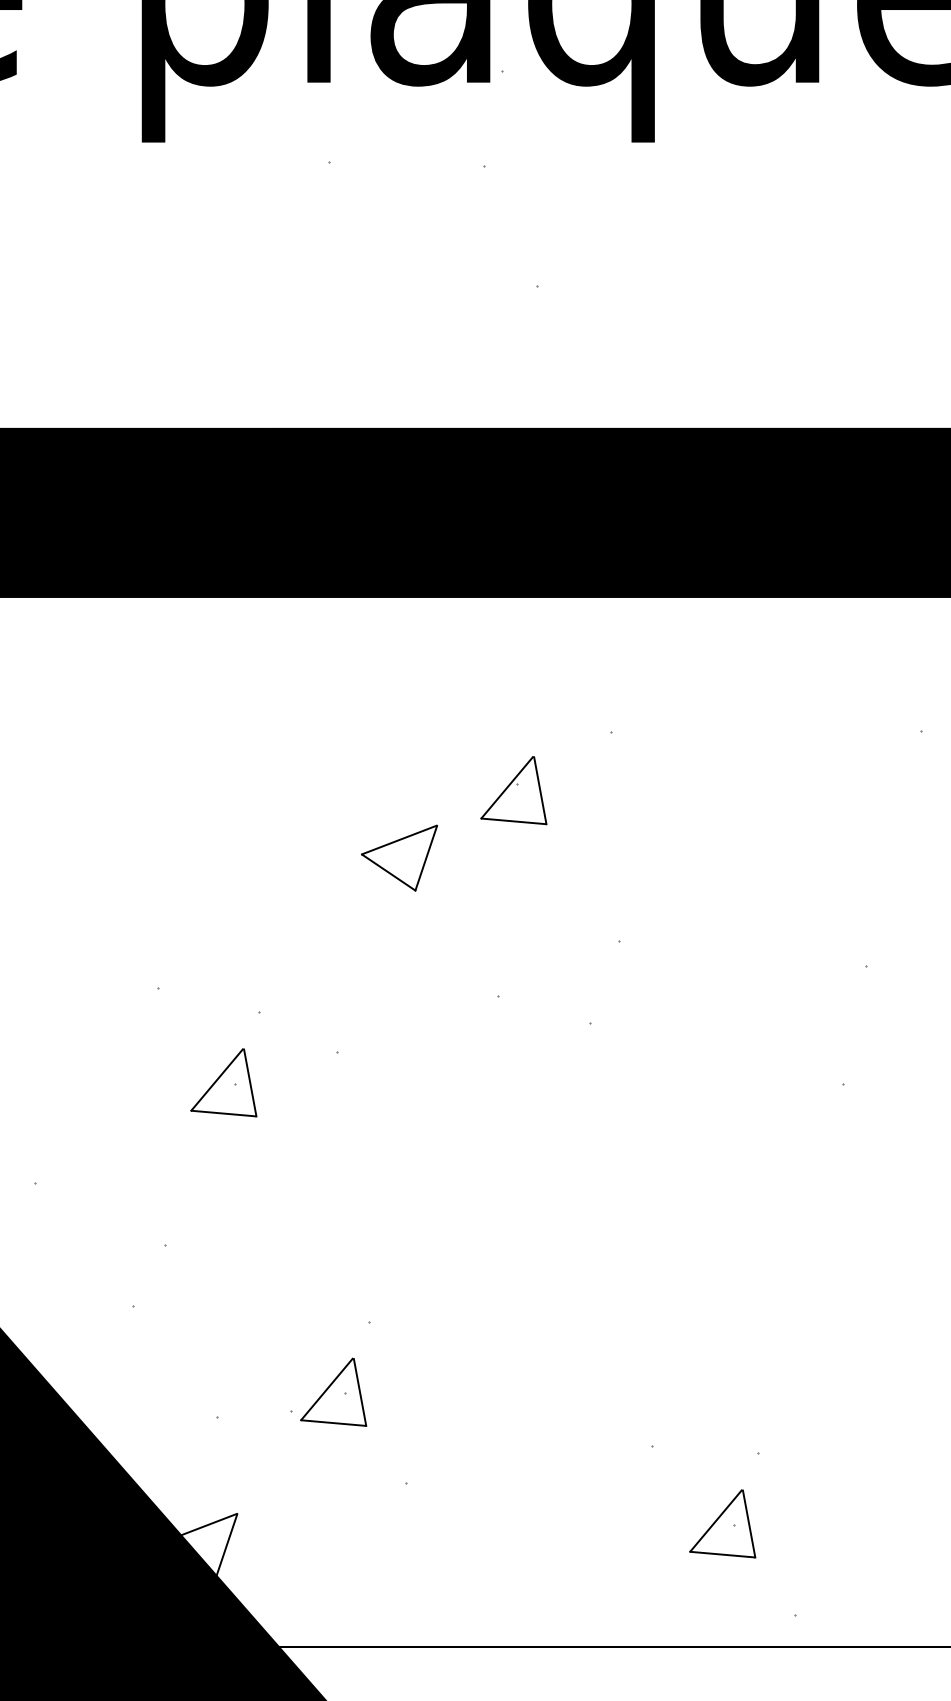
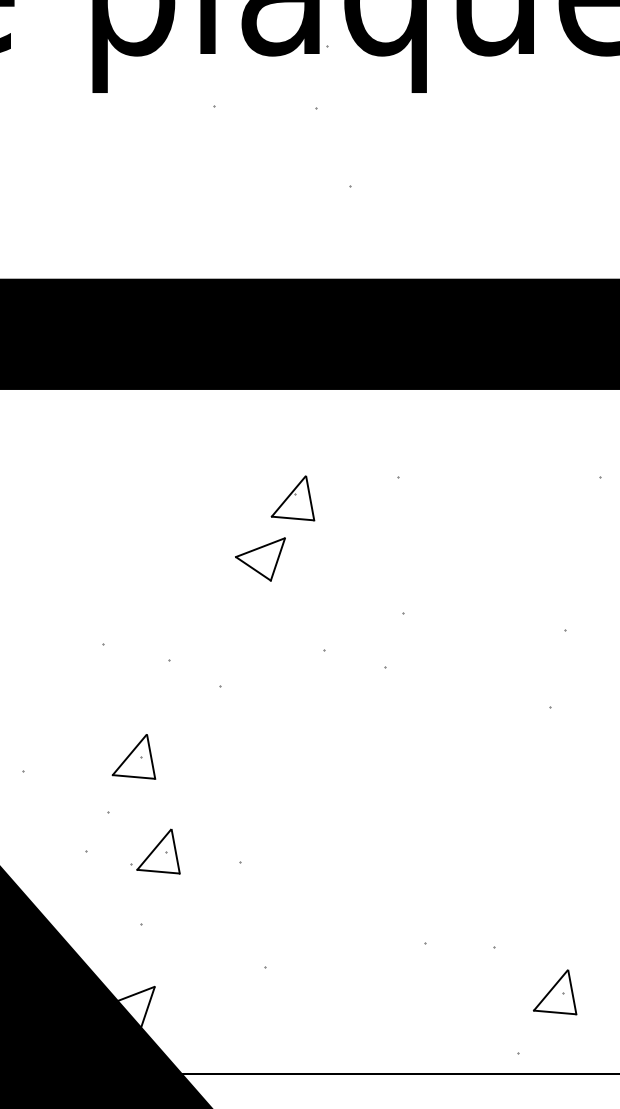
part: (513, 790) -> (292, 498), moved
part: (223, 1082) -> (133, 756), moved
part: (328, 1392) -> (155, 851), moved
part: (721, 1524) -> (554, 992), moved

